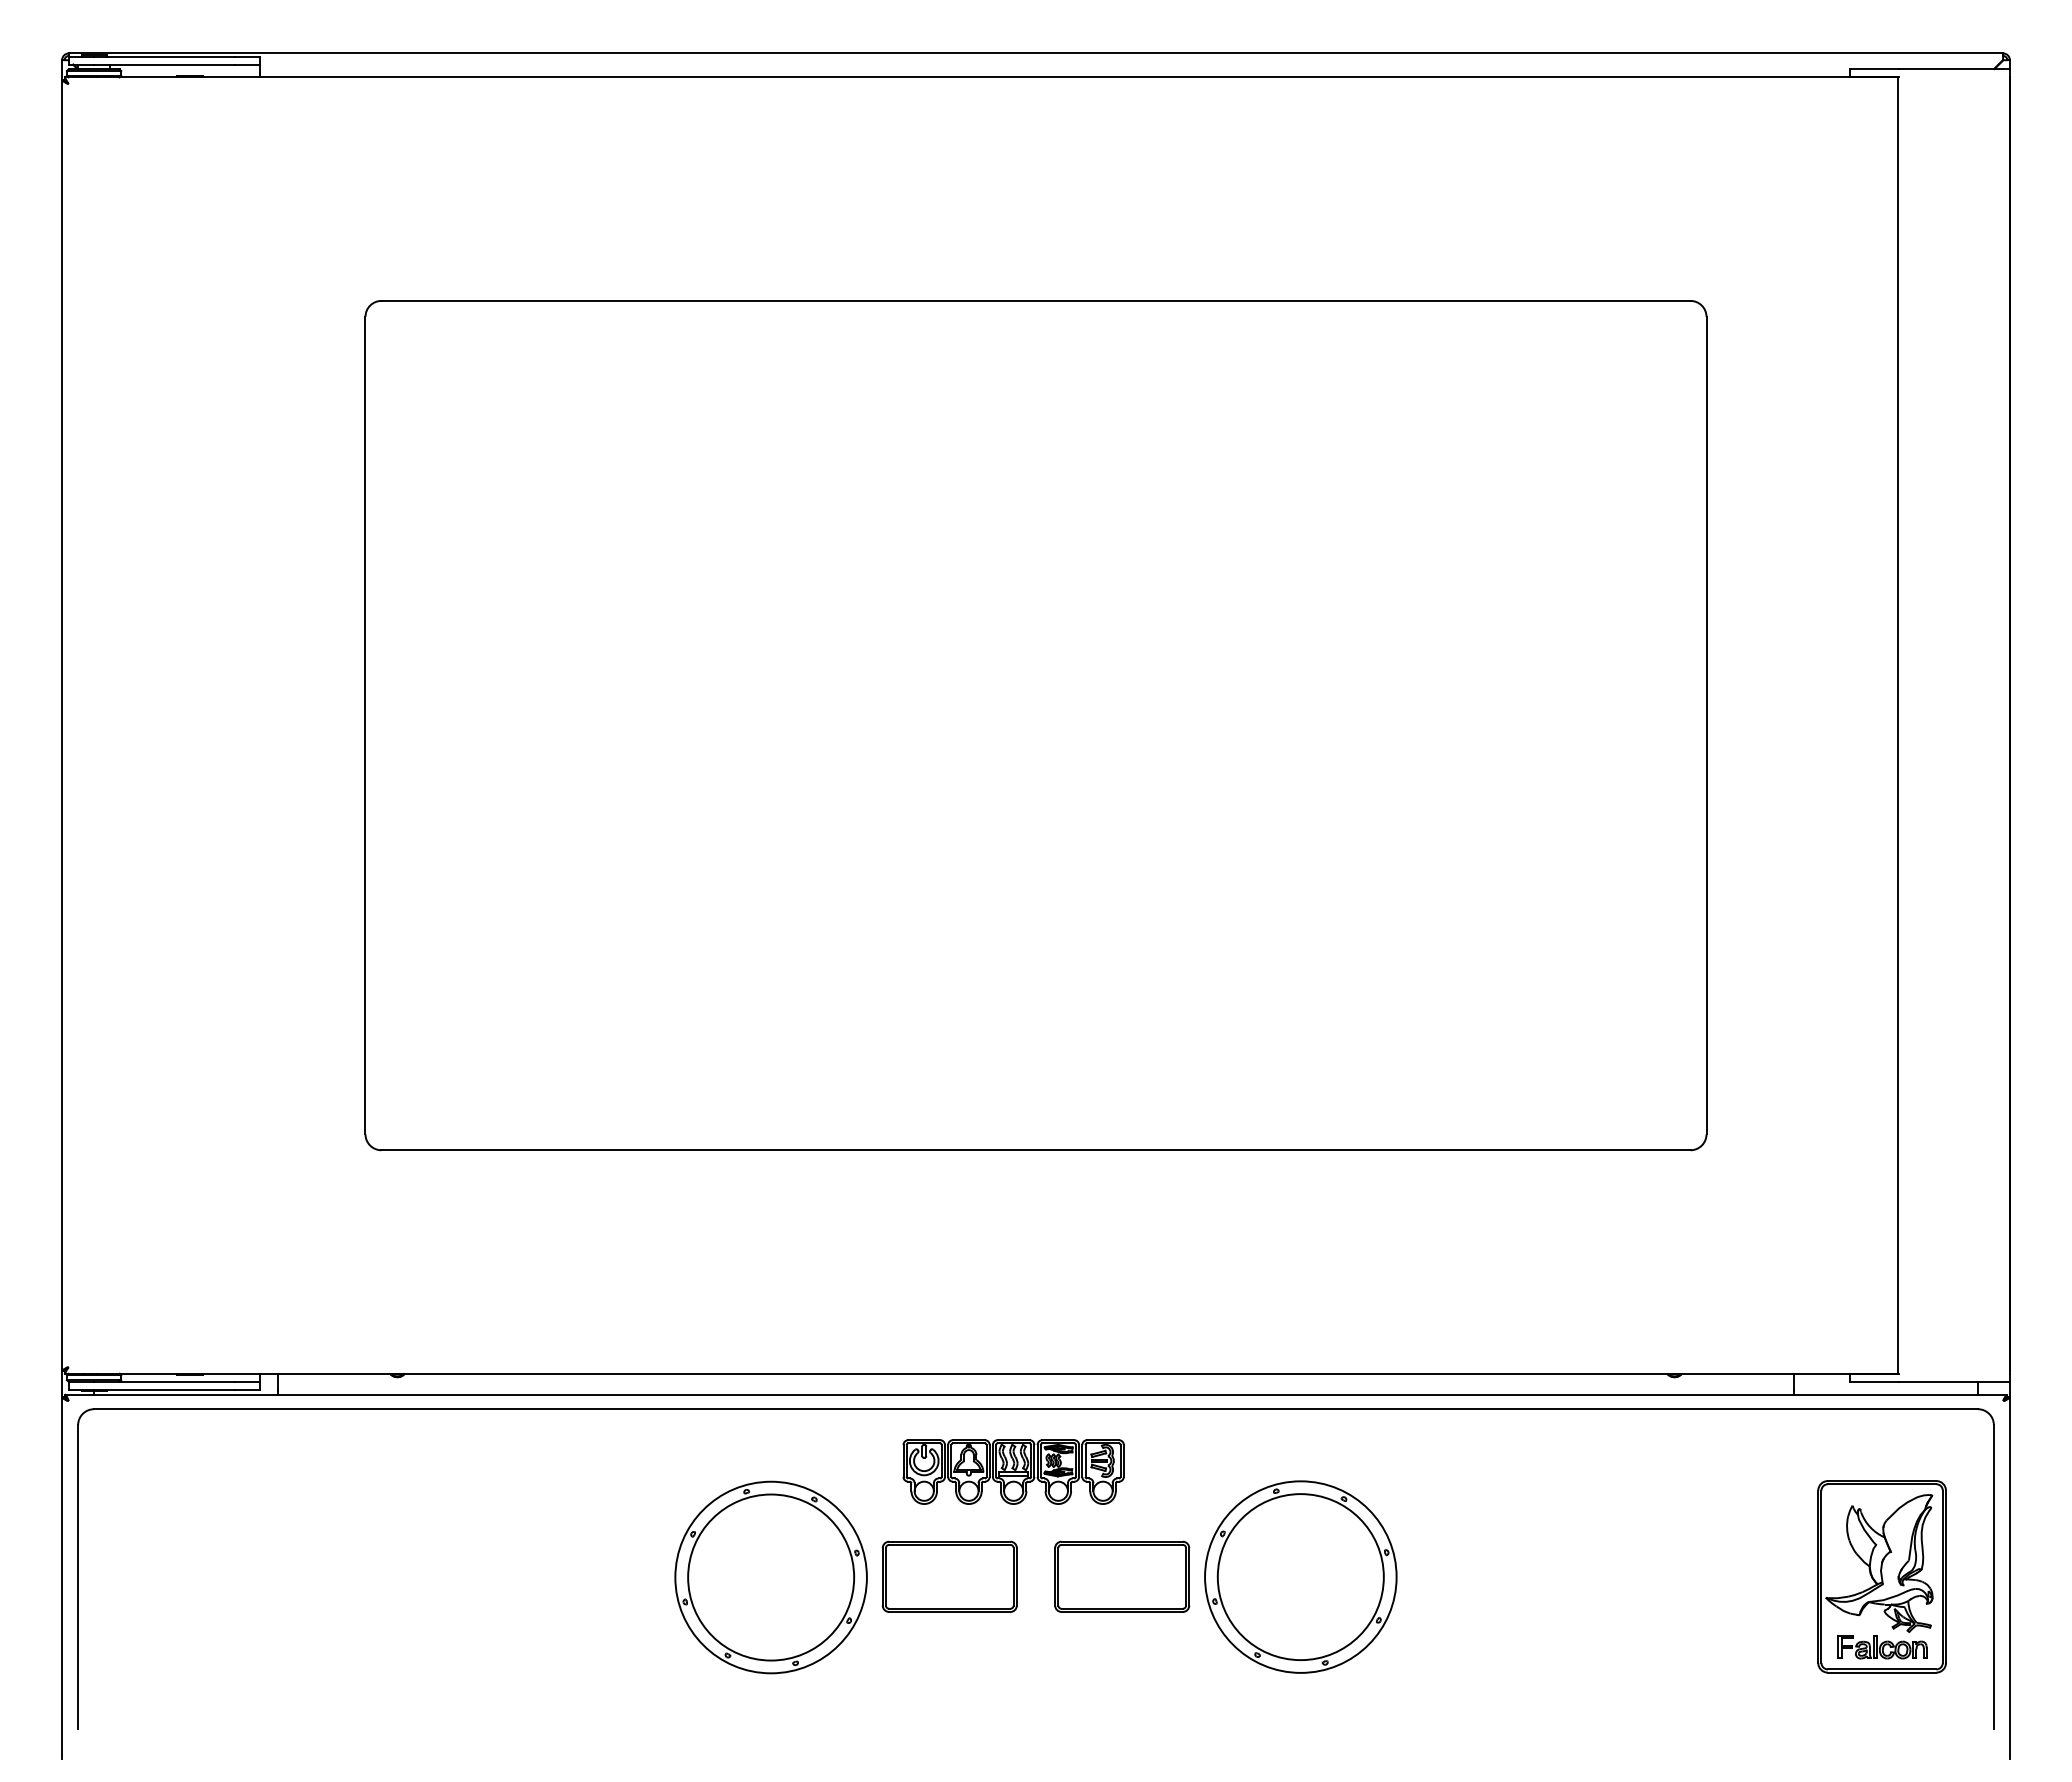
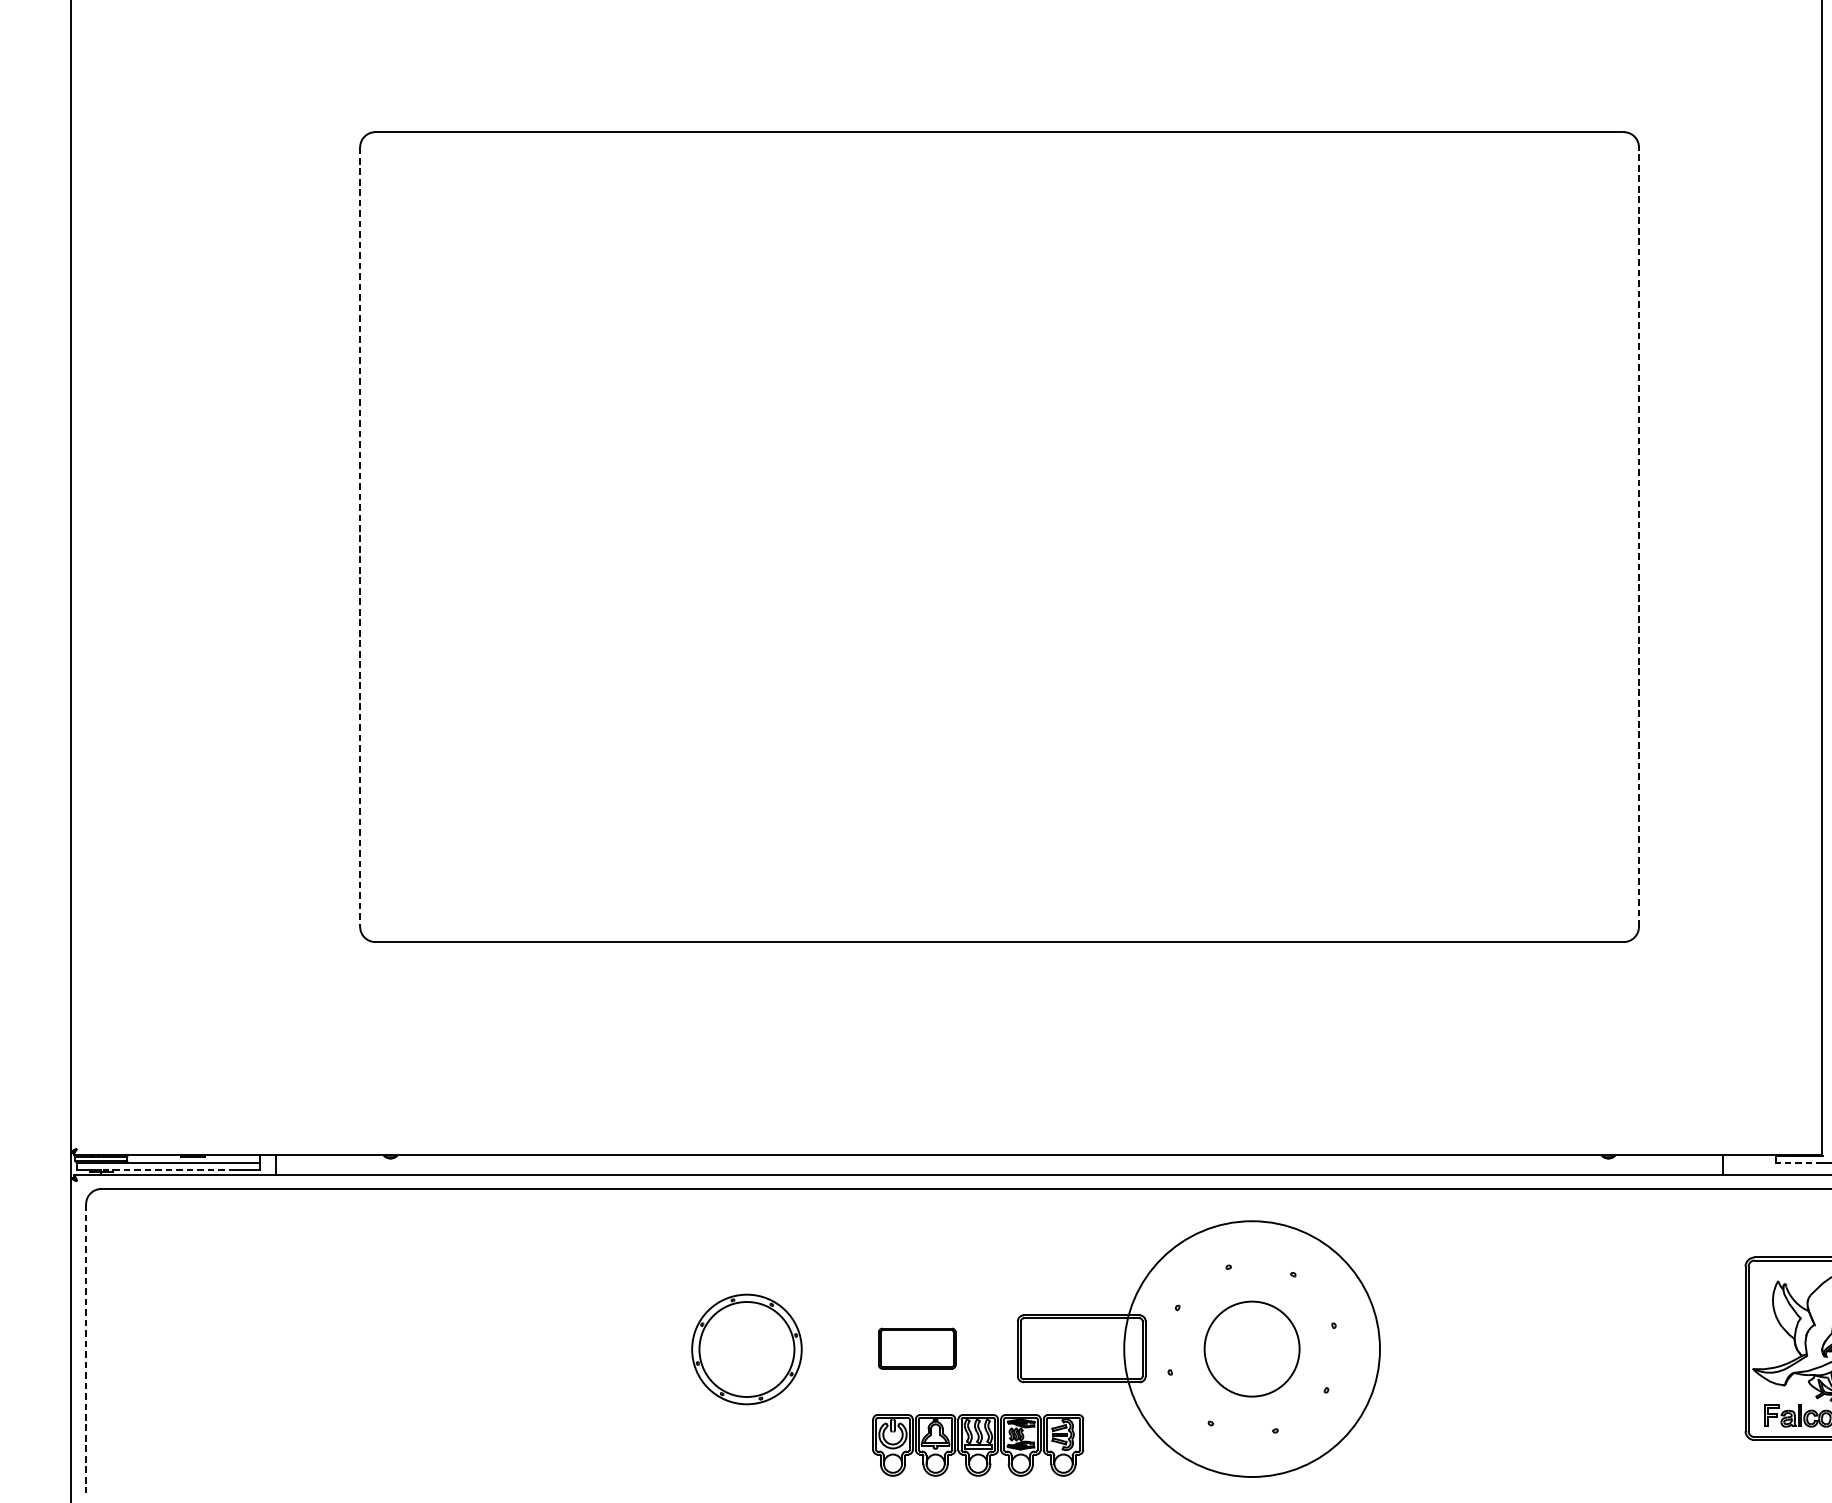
line: (365, 725) -> (360, 537), solid -> dashed
line: (1706, 725) -> (1638, 537), solid -> dashed
line: (1874, 1382) -> (1799, 1163), solid -> dashed
line: (163, 1389) -> (167, 1170), solid -> dashed
part: (1013, 1471) -> (978, 1444), moved
line: (78, 1576) -> (86, 1348), solid -> dashed
part: (949, 1576) -> (917, 1348), size x0.6
circle: (1300, 1576) -> (1251, 1348), size x1.4
part: (770, 1577) -> (746, 1349), size x0.6
circle: (1300, 1577) -> (1251, 1349), size x0.6

